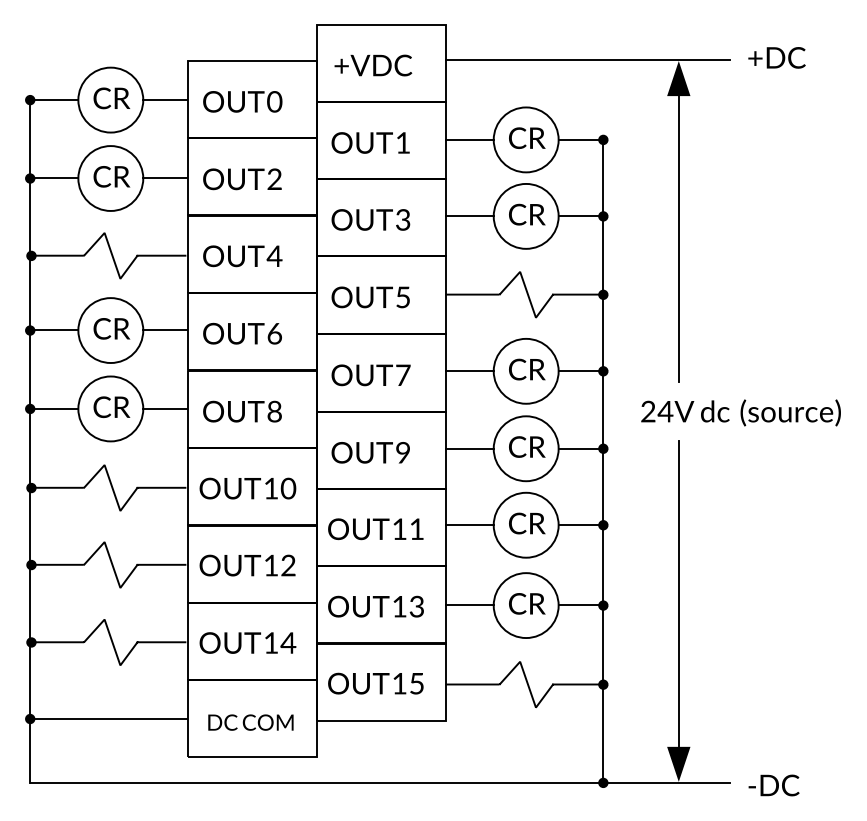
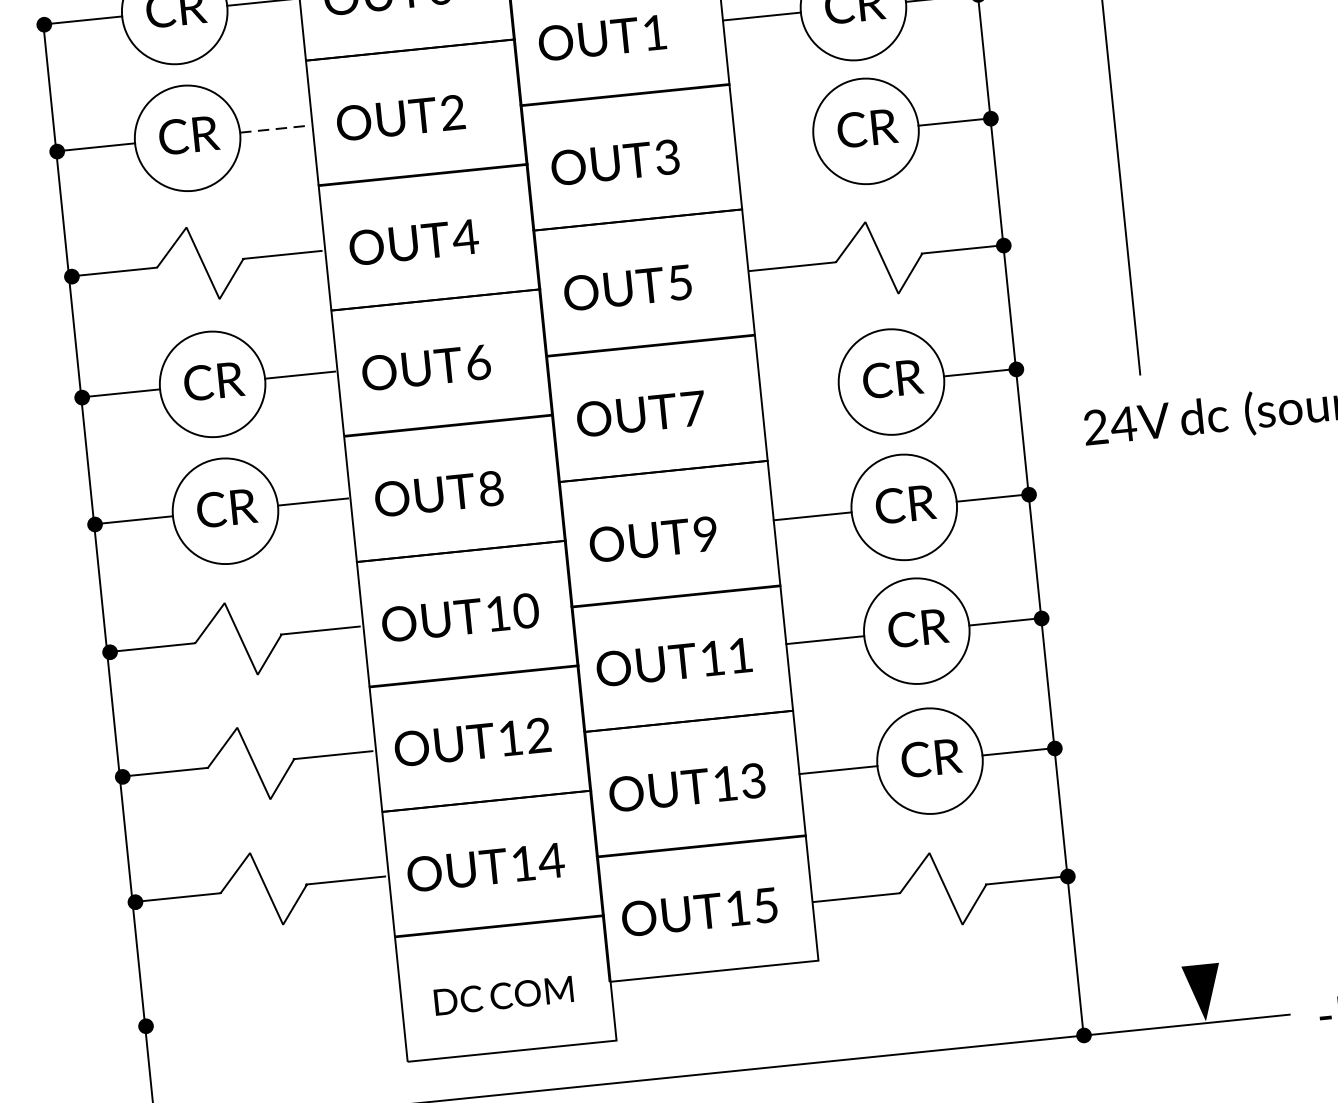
line: (164, 178) -> (274, 129), solid -> dashed
line: (469, 216) -> (774, 140), removed
line: (469, 371) -> (799, 391), removed
line: (678, 595) -> (1174, 719), removed
line: (108, 718) -> (272, 1012), removed

